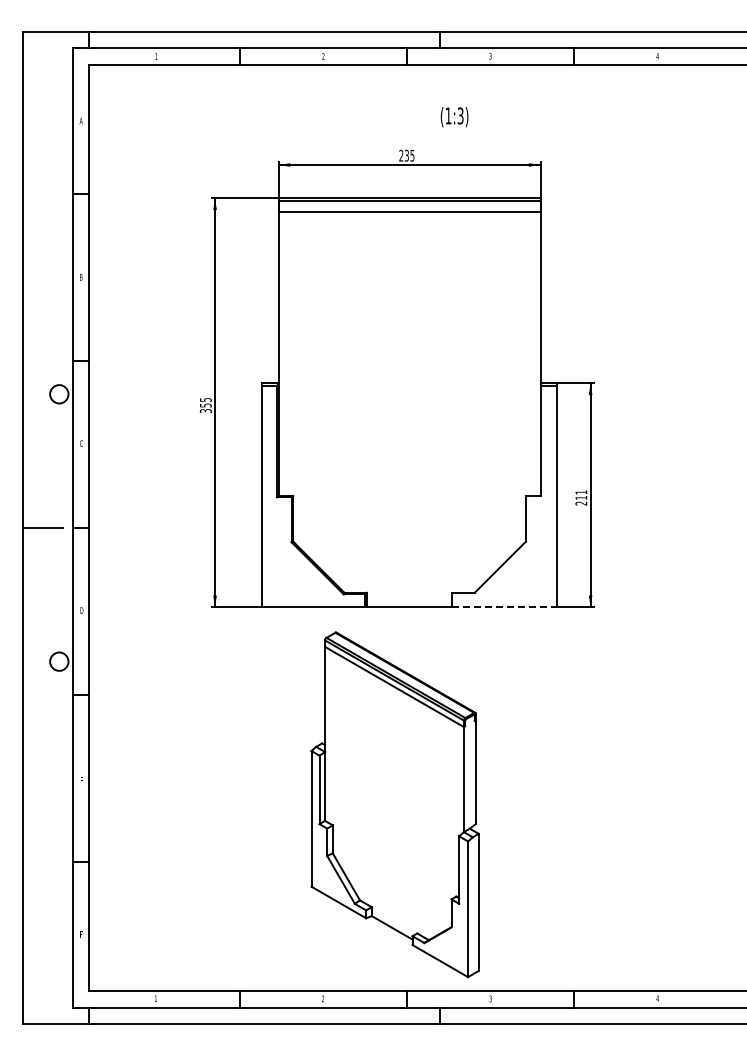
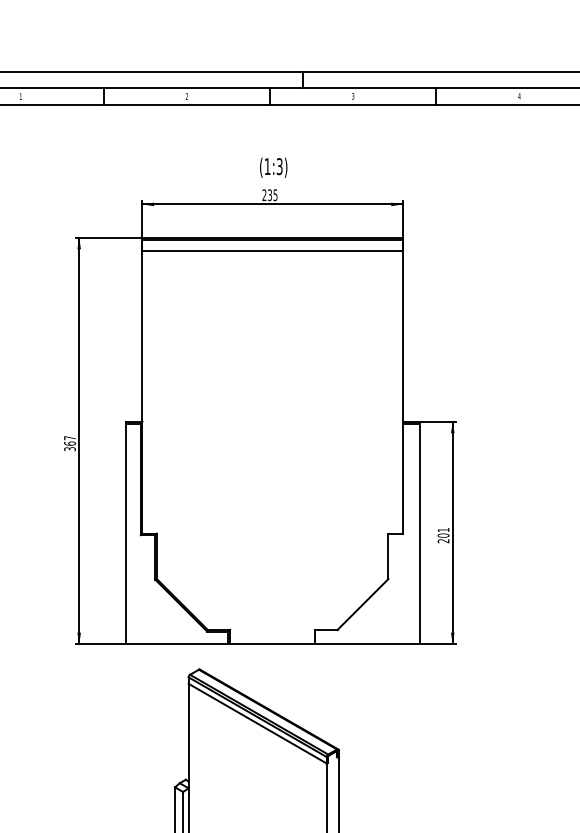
text: (454, 117) -> (273, 168), moved
text: (205, 402) -> (69, 440), 355 -> 367
text: (581, 497) -> (443, 535), 211 -> 201
line: (505, 607) -> (368, 644), dashed -> solid

